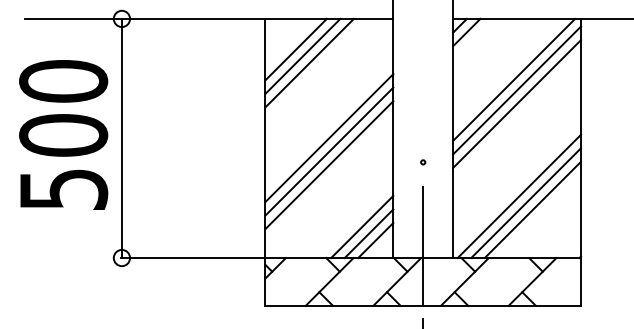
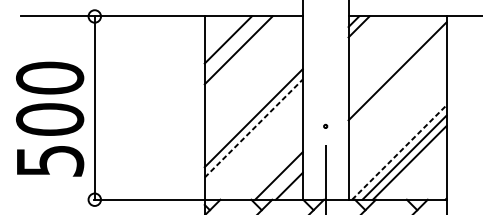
line: (302, 55) -> (233, 44), removed
line: (514, 79) -> (395, 62), removed
line: (517, 103) -> (397, 81), removed
text: (63, 134) -> (49, 118), moved
line: (329, 138) -> (253, 108), removed
line: (329, 164) -> (253, 128), solid -> dashed
line: (519, 196) -> (399, 152), solid -> dashed
line: (368, 233) -> (283, 180), removed

